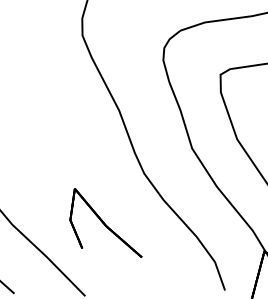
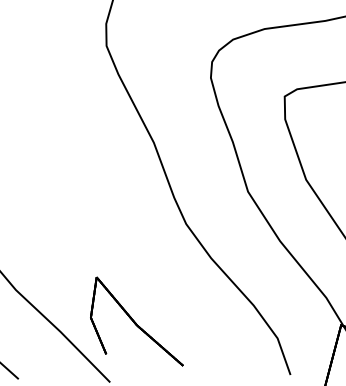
part: (105, 222) -> (136, 320), moved

